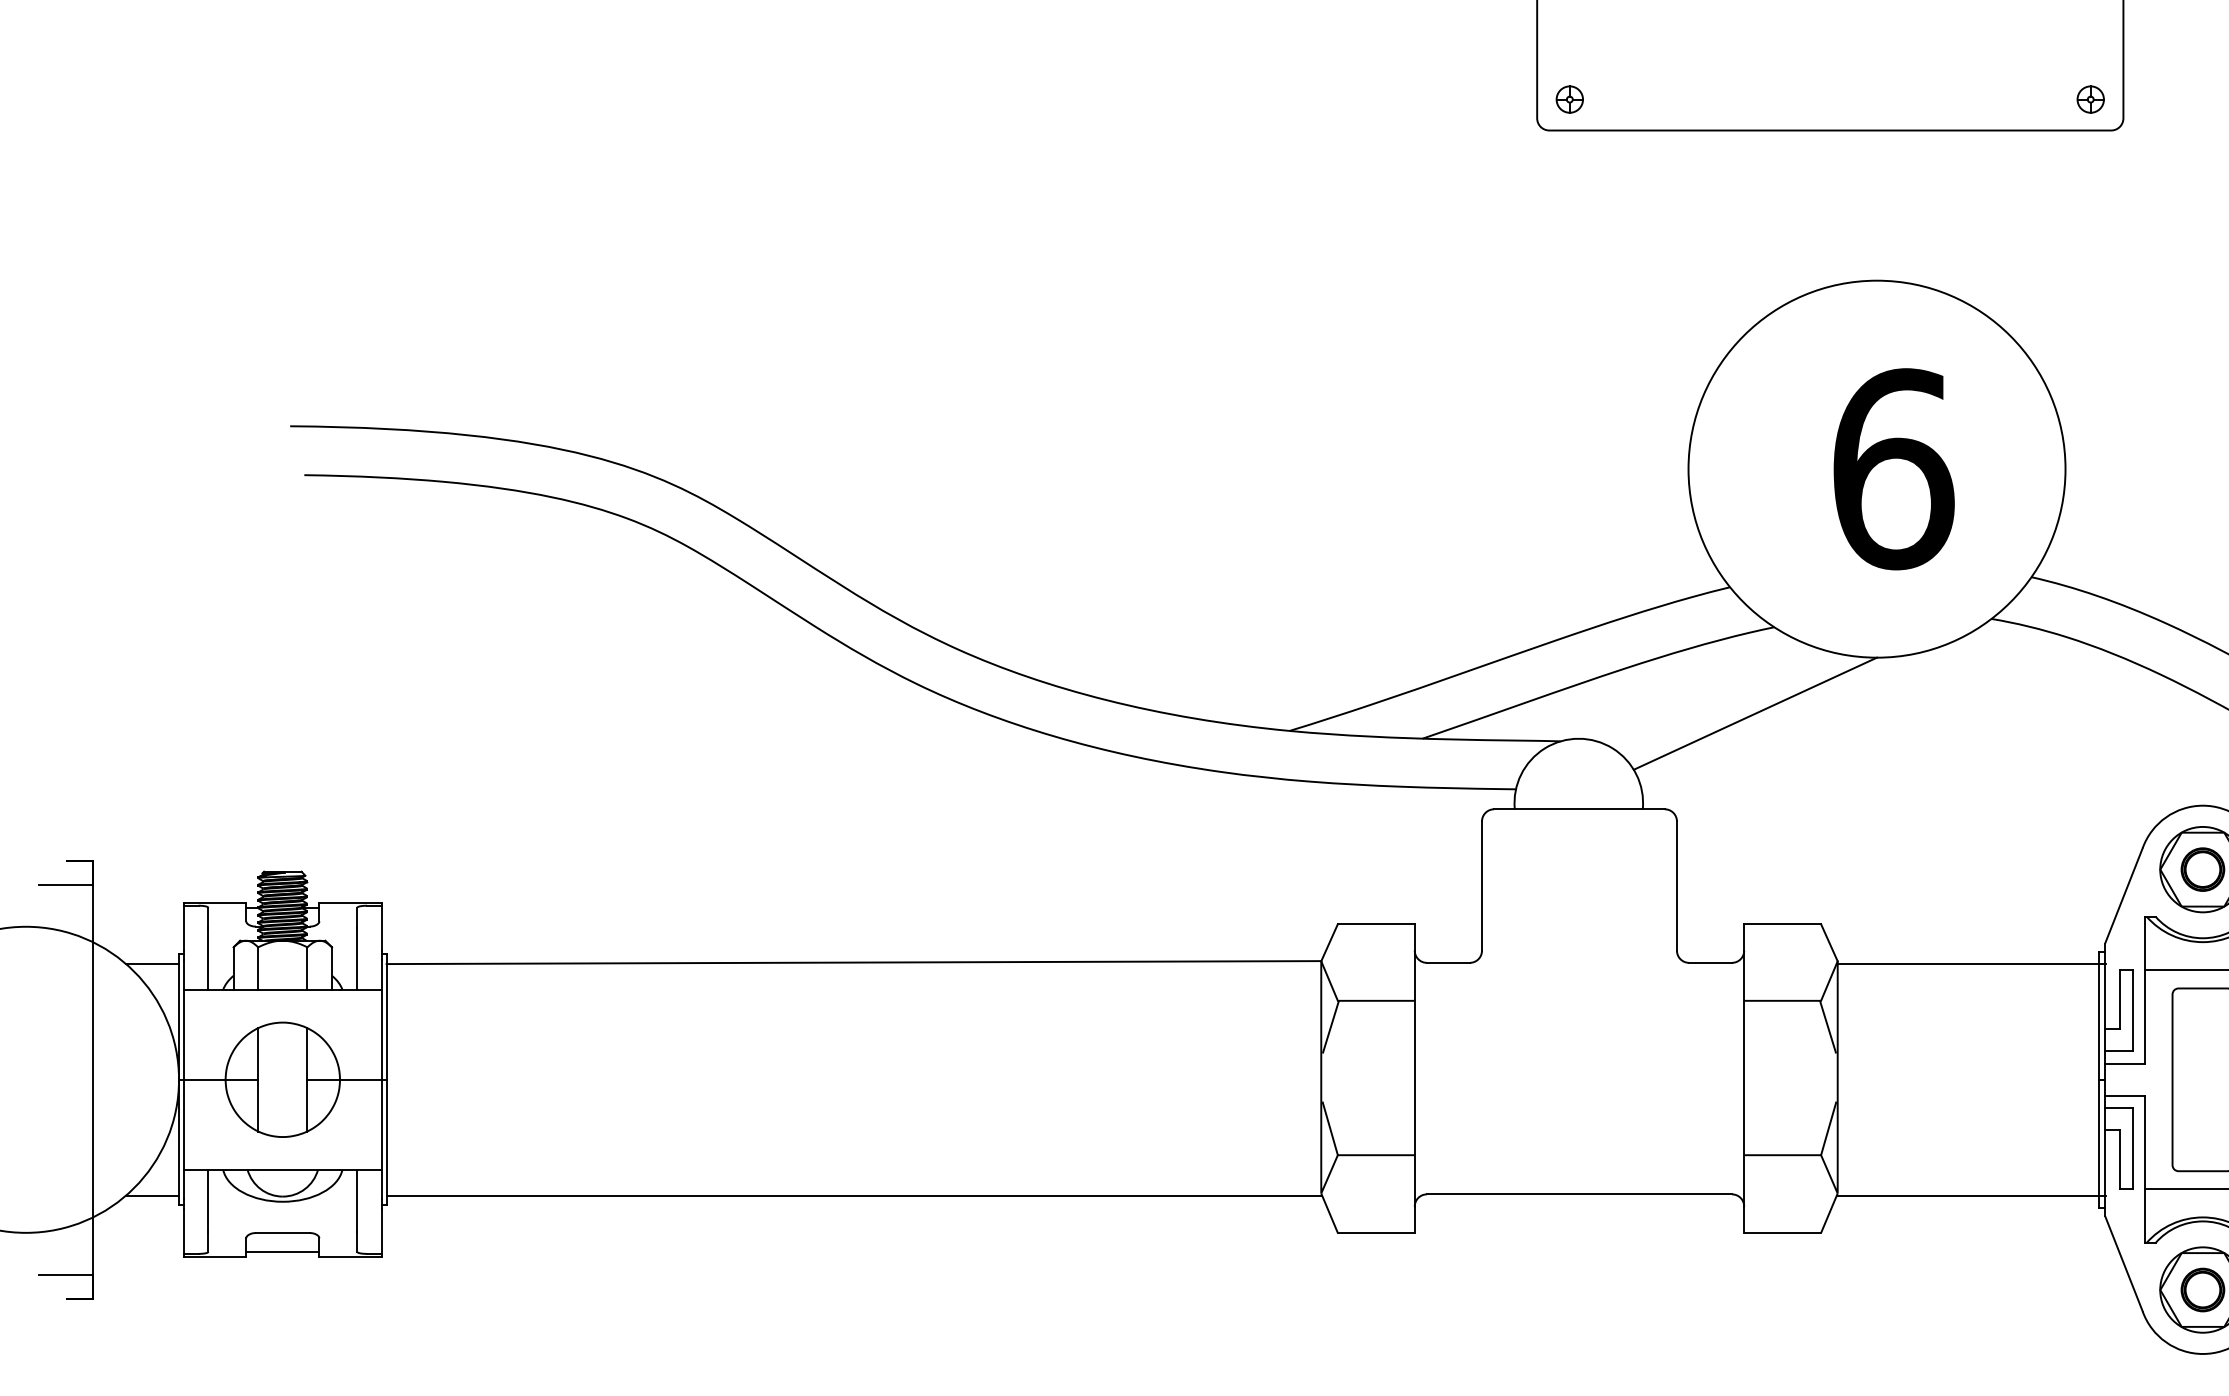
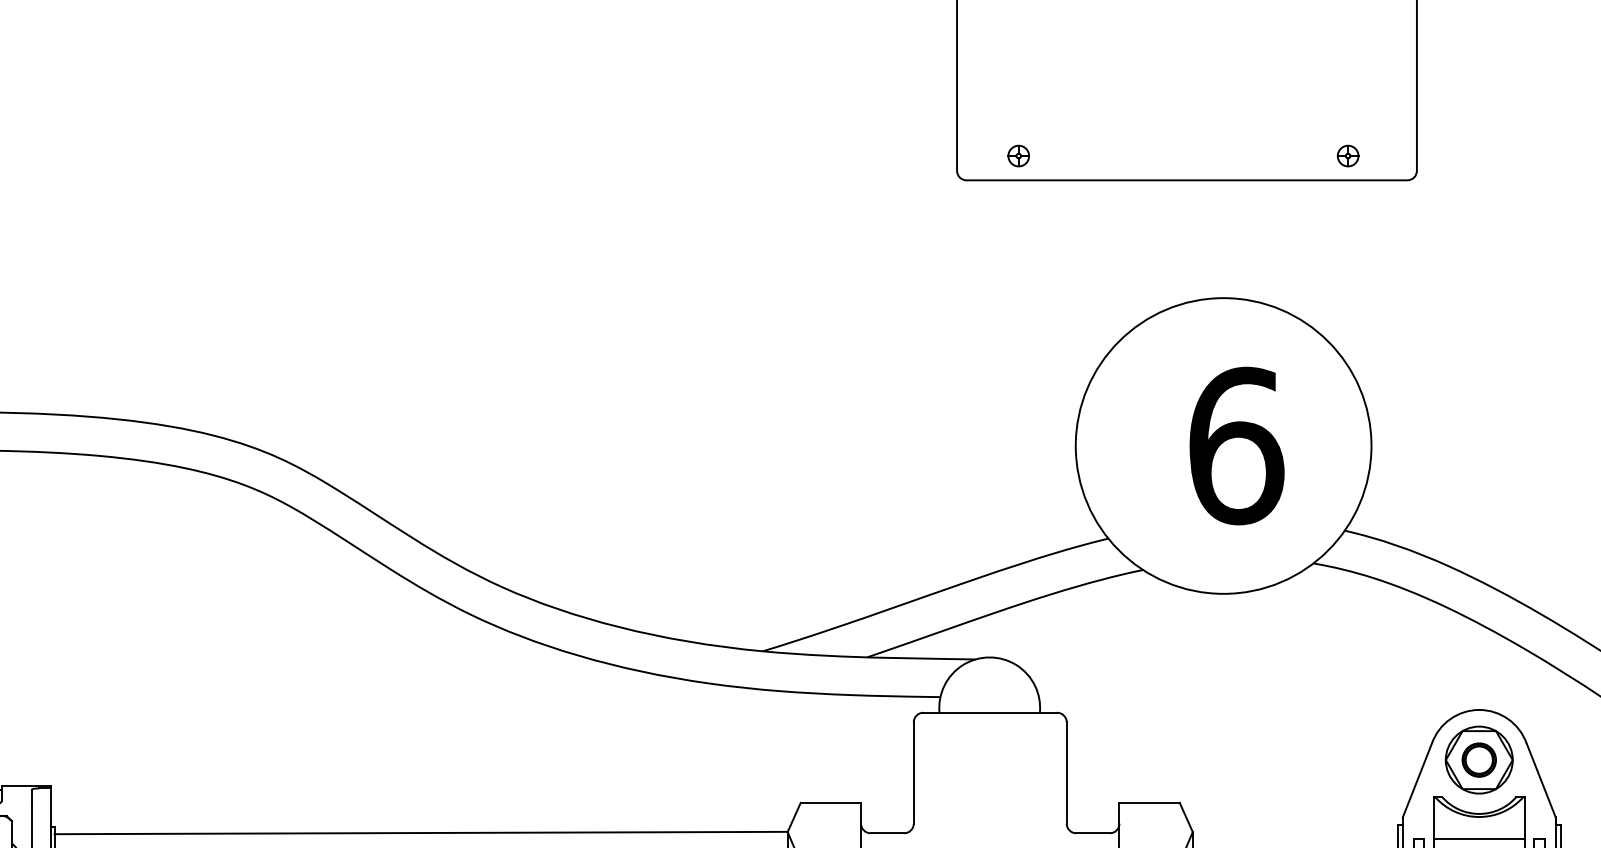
part: (1569, 99) -> (1018, 156), moved
part: (2090, 99) -> (1347, 156), moved
line: (1755, 713) -> (1128, 637), removed
line: (1971, 964) -> (1297, 834), removed

